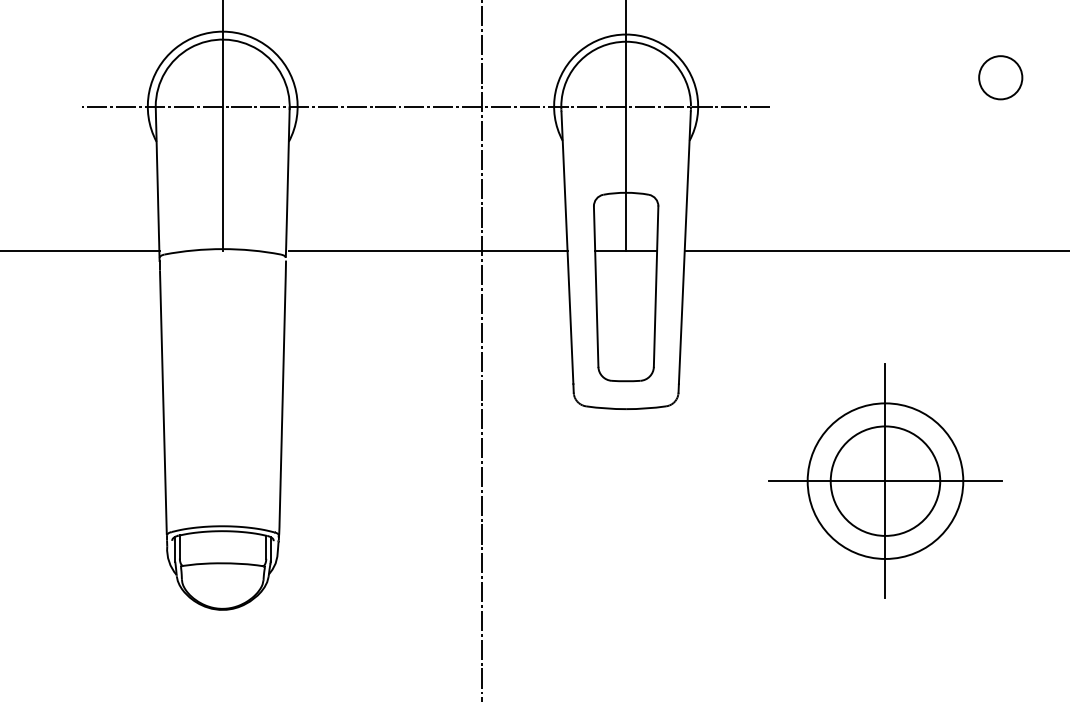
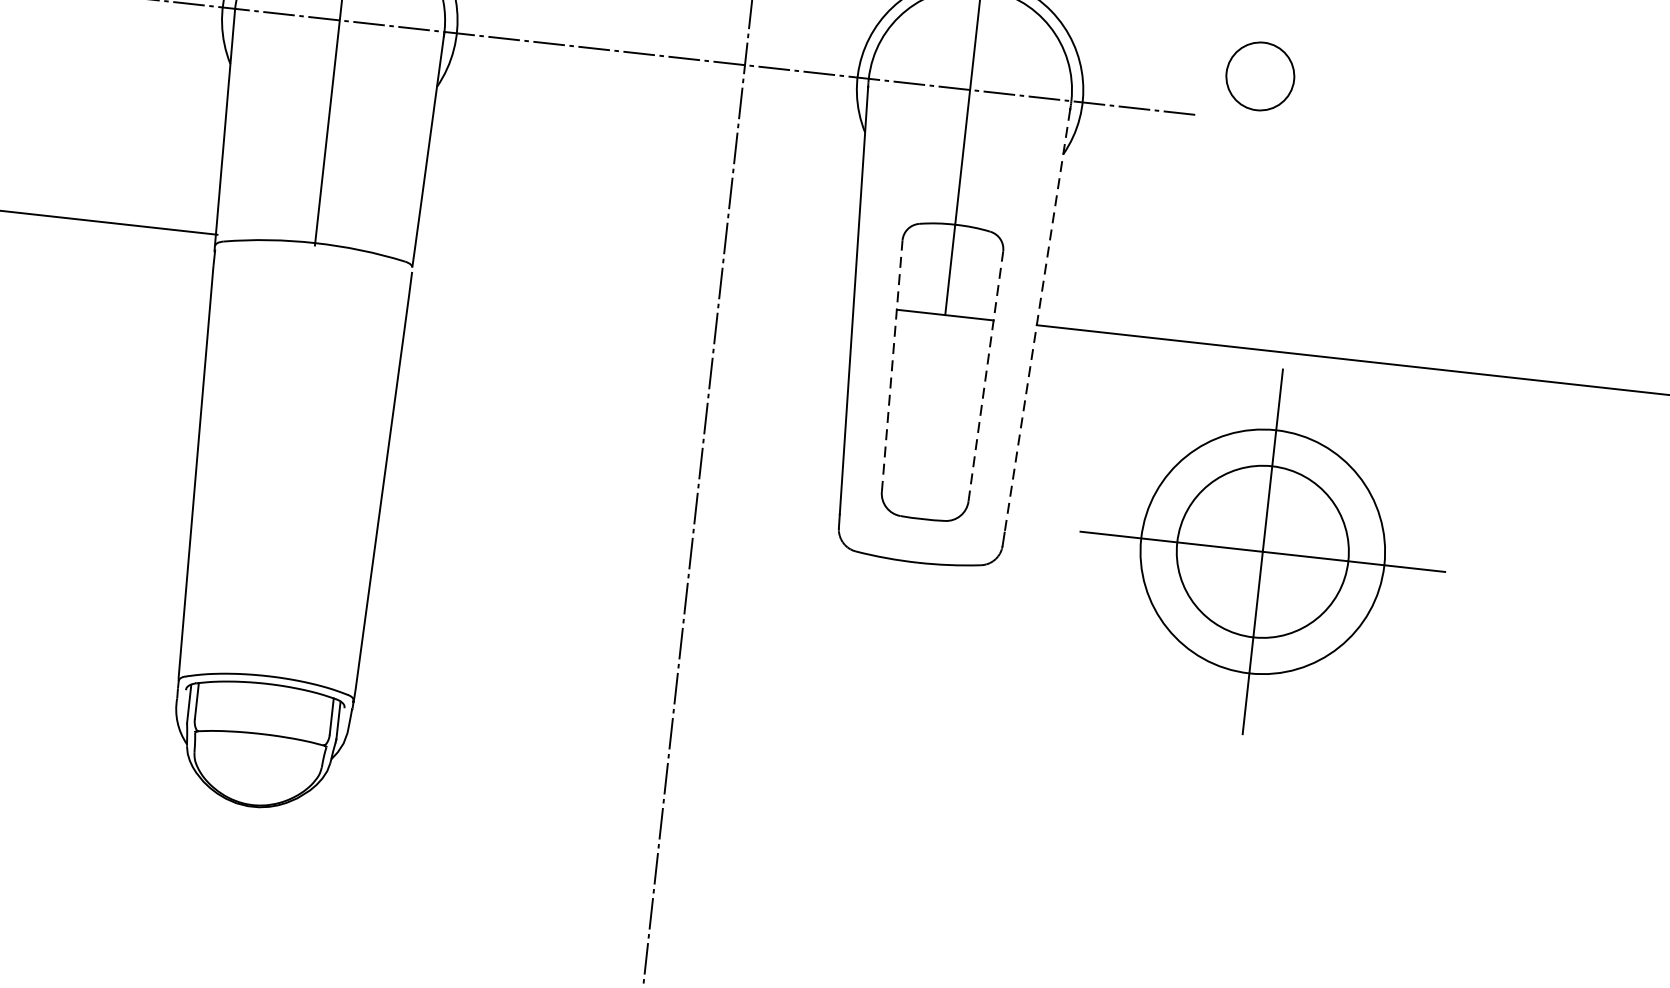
circle: (1000, 77) -> (1260, 76), moved
line: (684, 248) -> (1036, 321), solid -> dashed
line: (428, 250) -> (636, 280), removed
line: (596, 286) -> (892, 365), solid -> dashed
line: (656, 286) -> (986, 376), solid -> dashed
part: (885, 480) -> (1262, 550), moved

